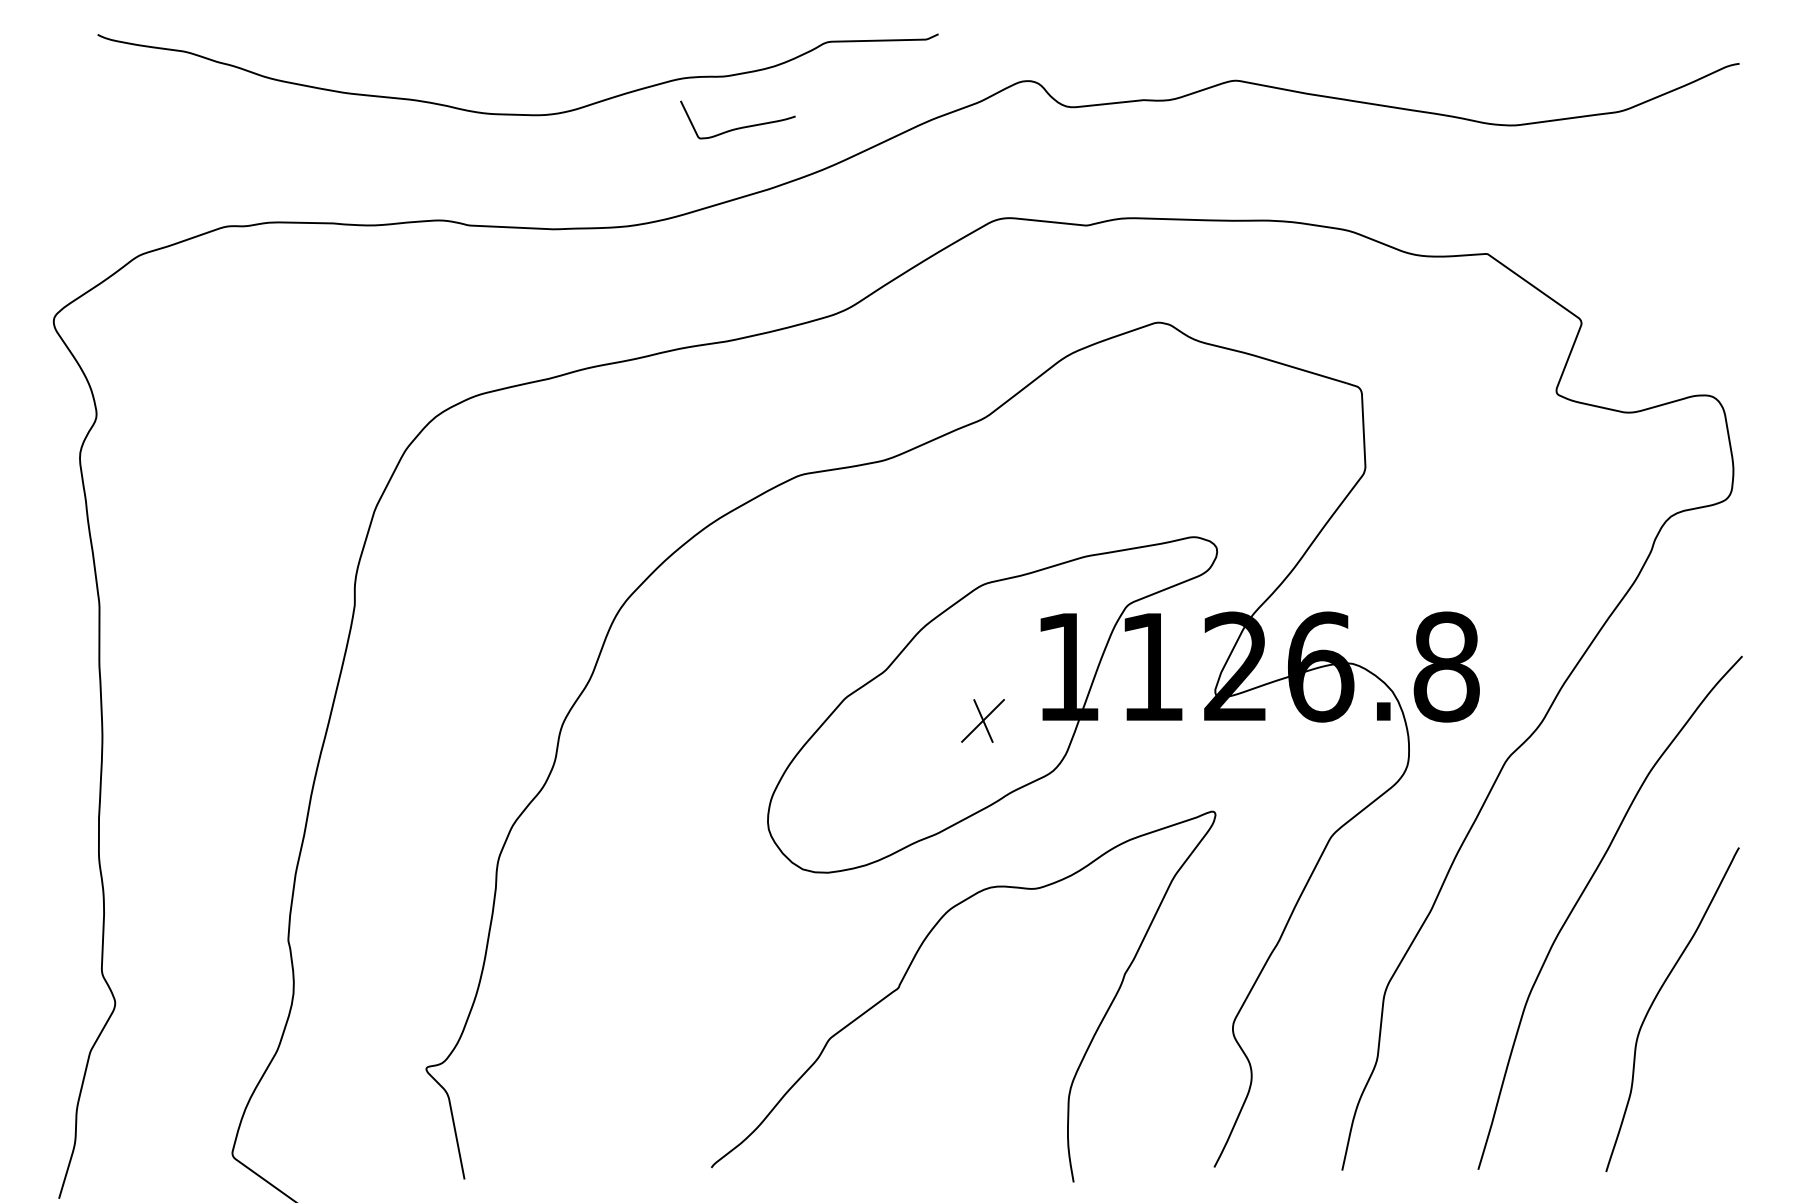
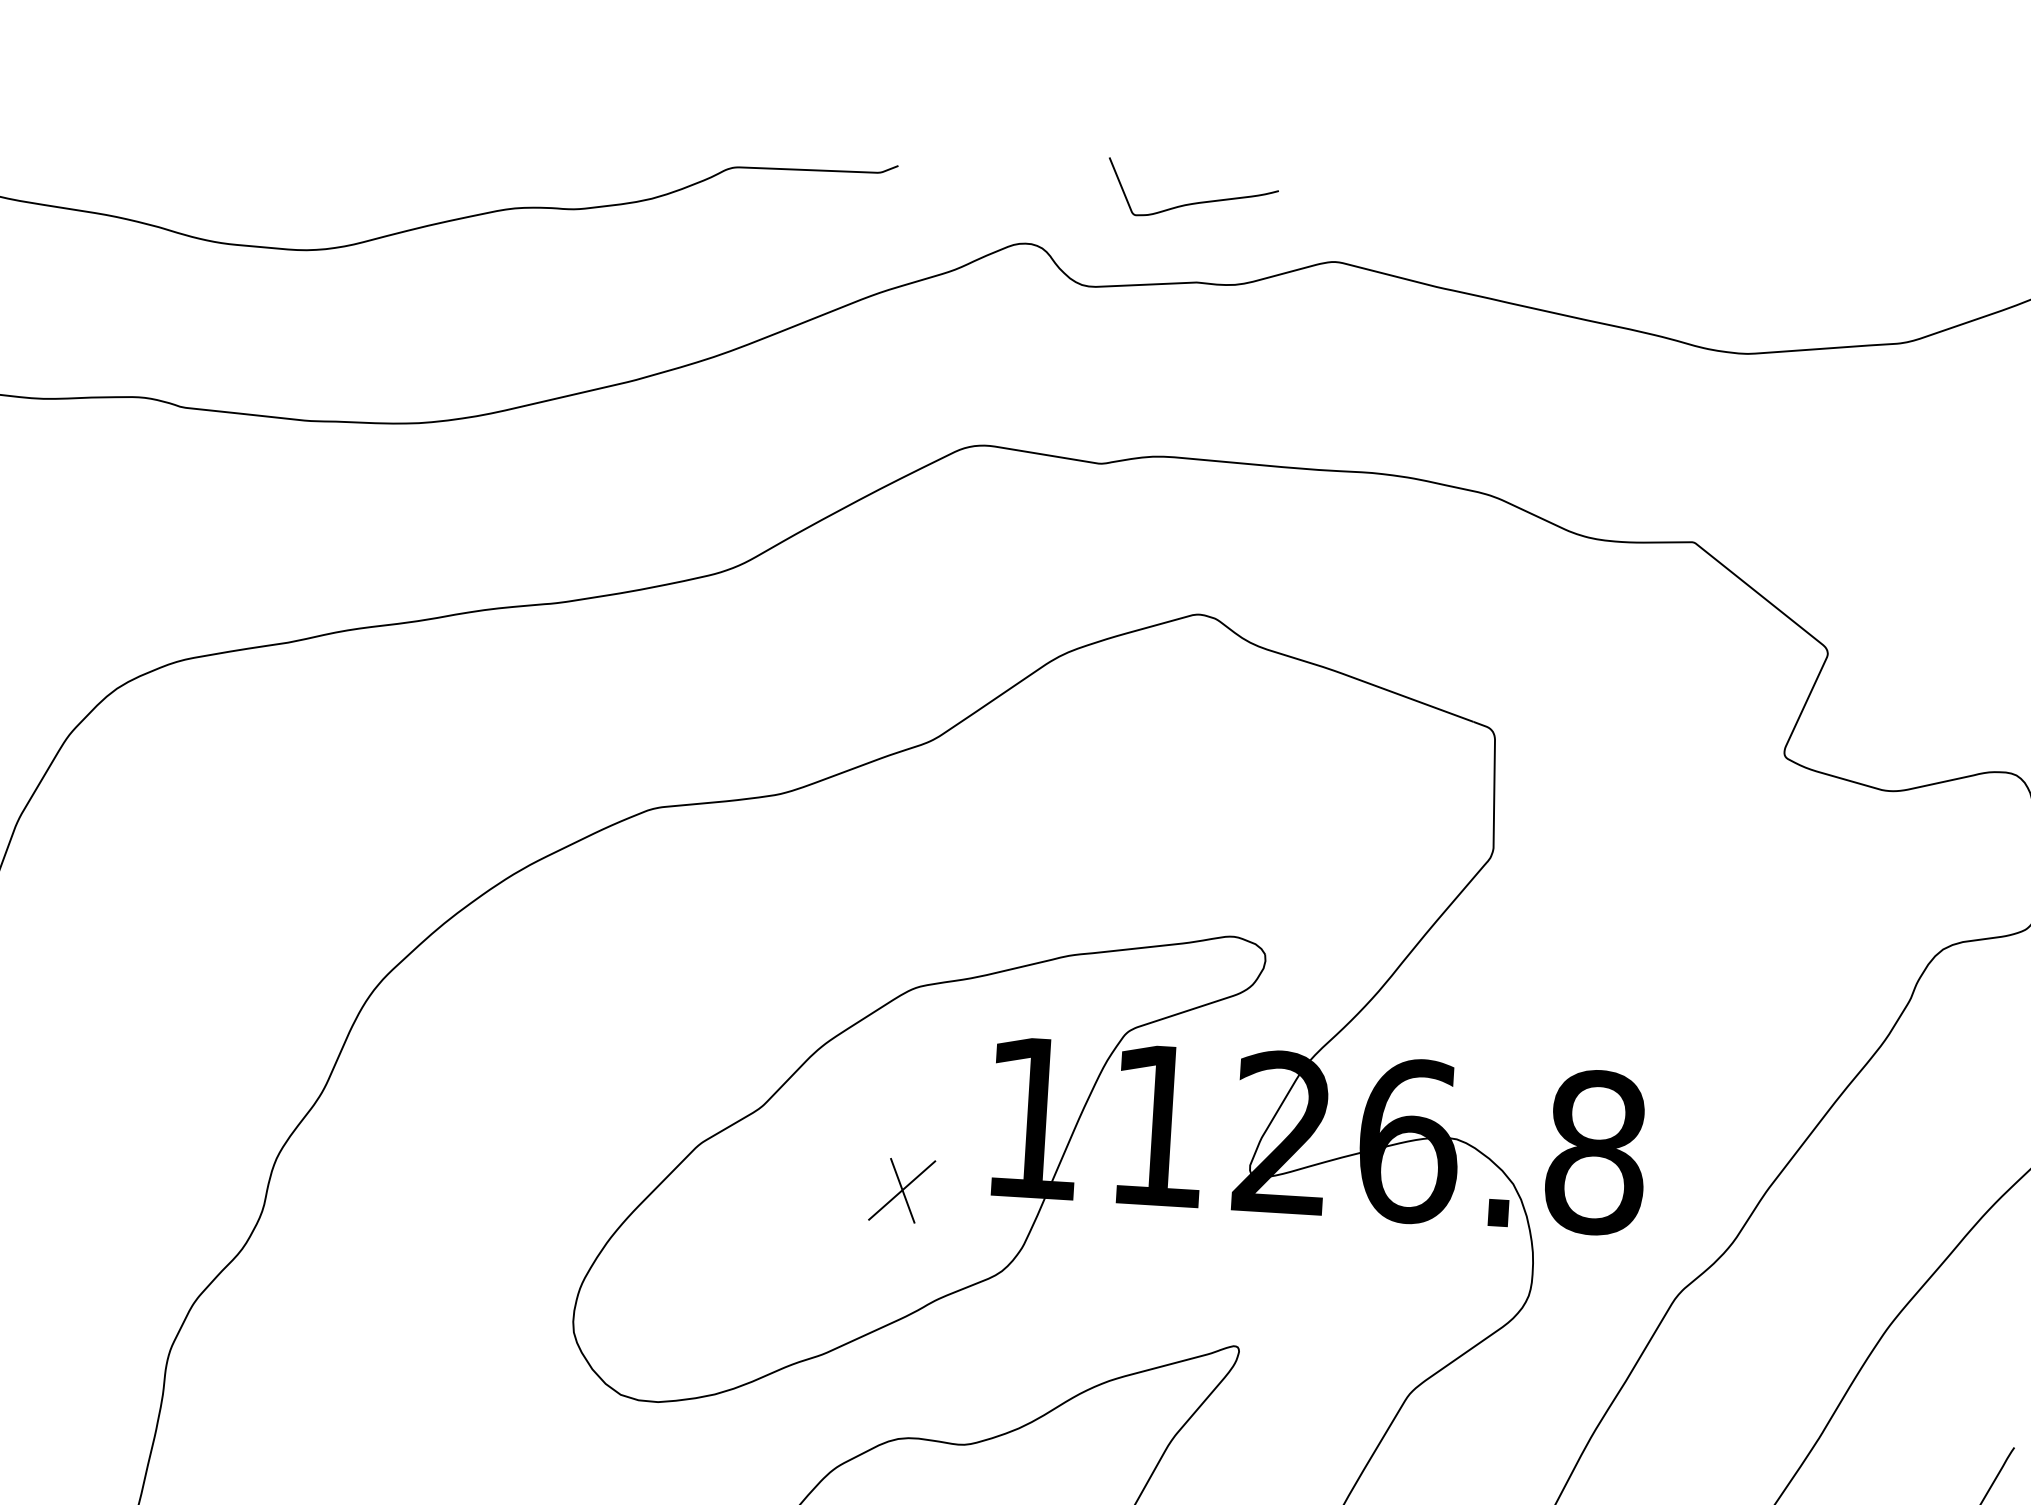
curve: (737, 127) -> (1191, 202), moved

